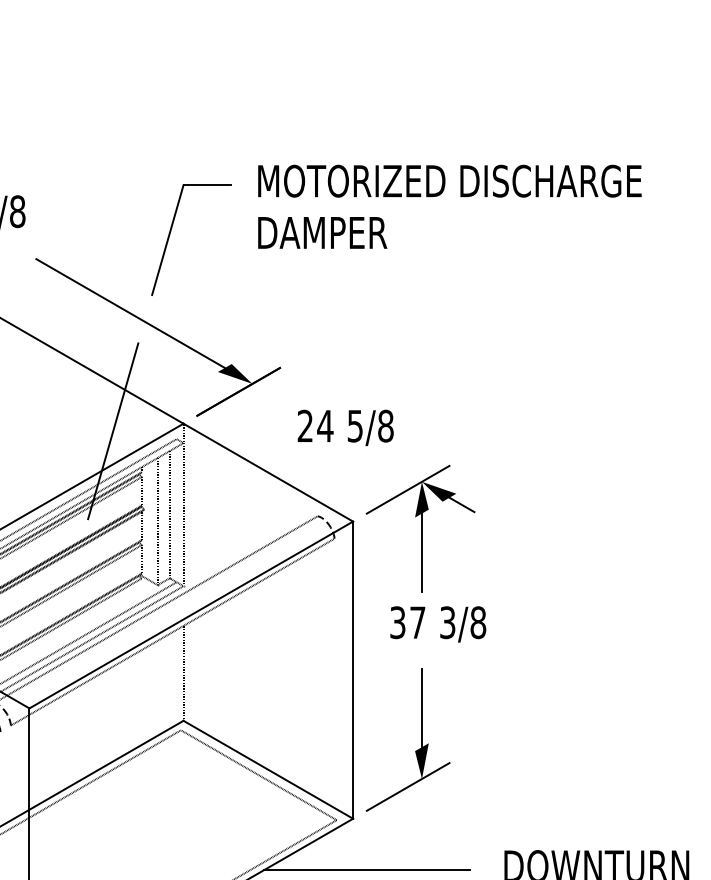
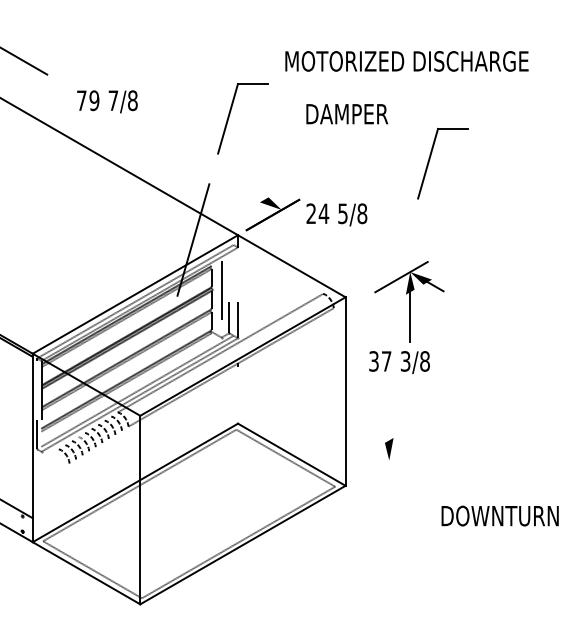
text: (449, 181) -> (406, 61), moved
text: (323, 233) -> (347, 114), moved
part: (486, 304) -> (430, 159), added
line: (130, 312) -> (204, 164), removed
text: (345, 427) -> (336, 214), moved
part: (420, 528) -> (409, 301), moved
line: (422, 707) -> (389, 415), removed
line: (408, 786) -> (380, 465), removed
line: (365, 870) -> (353, 518), removed

